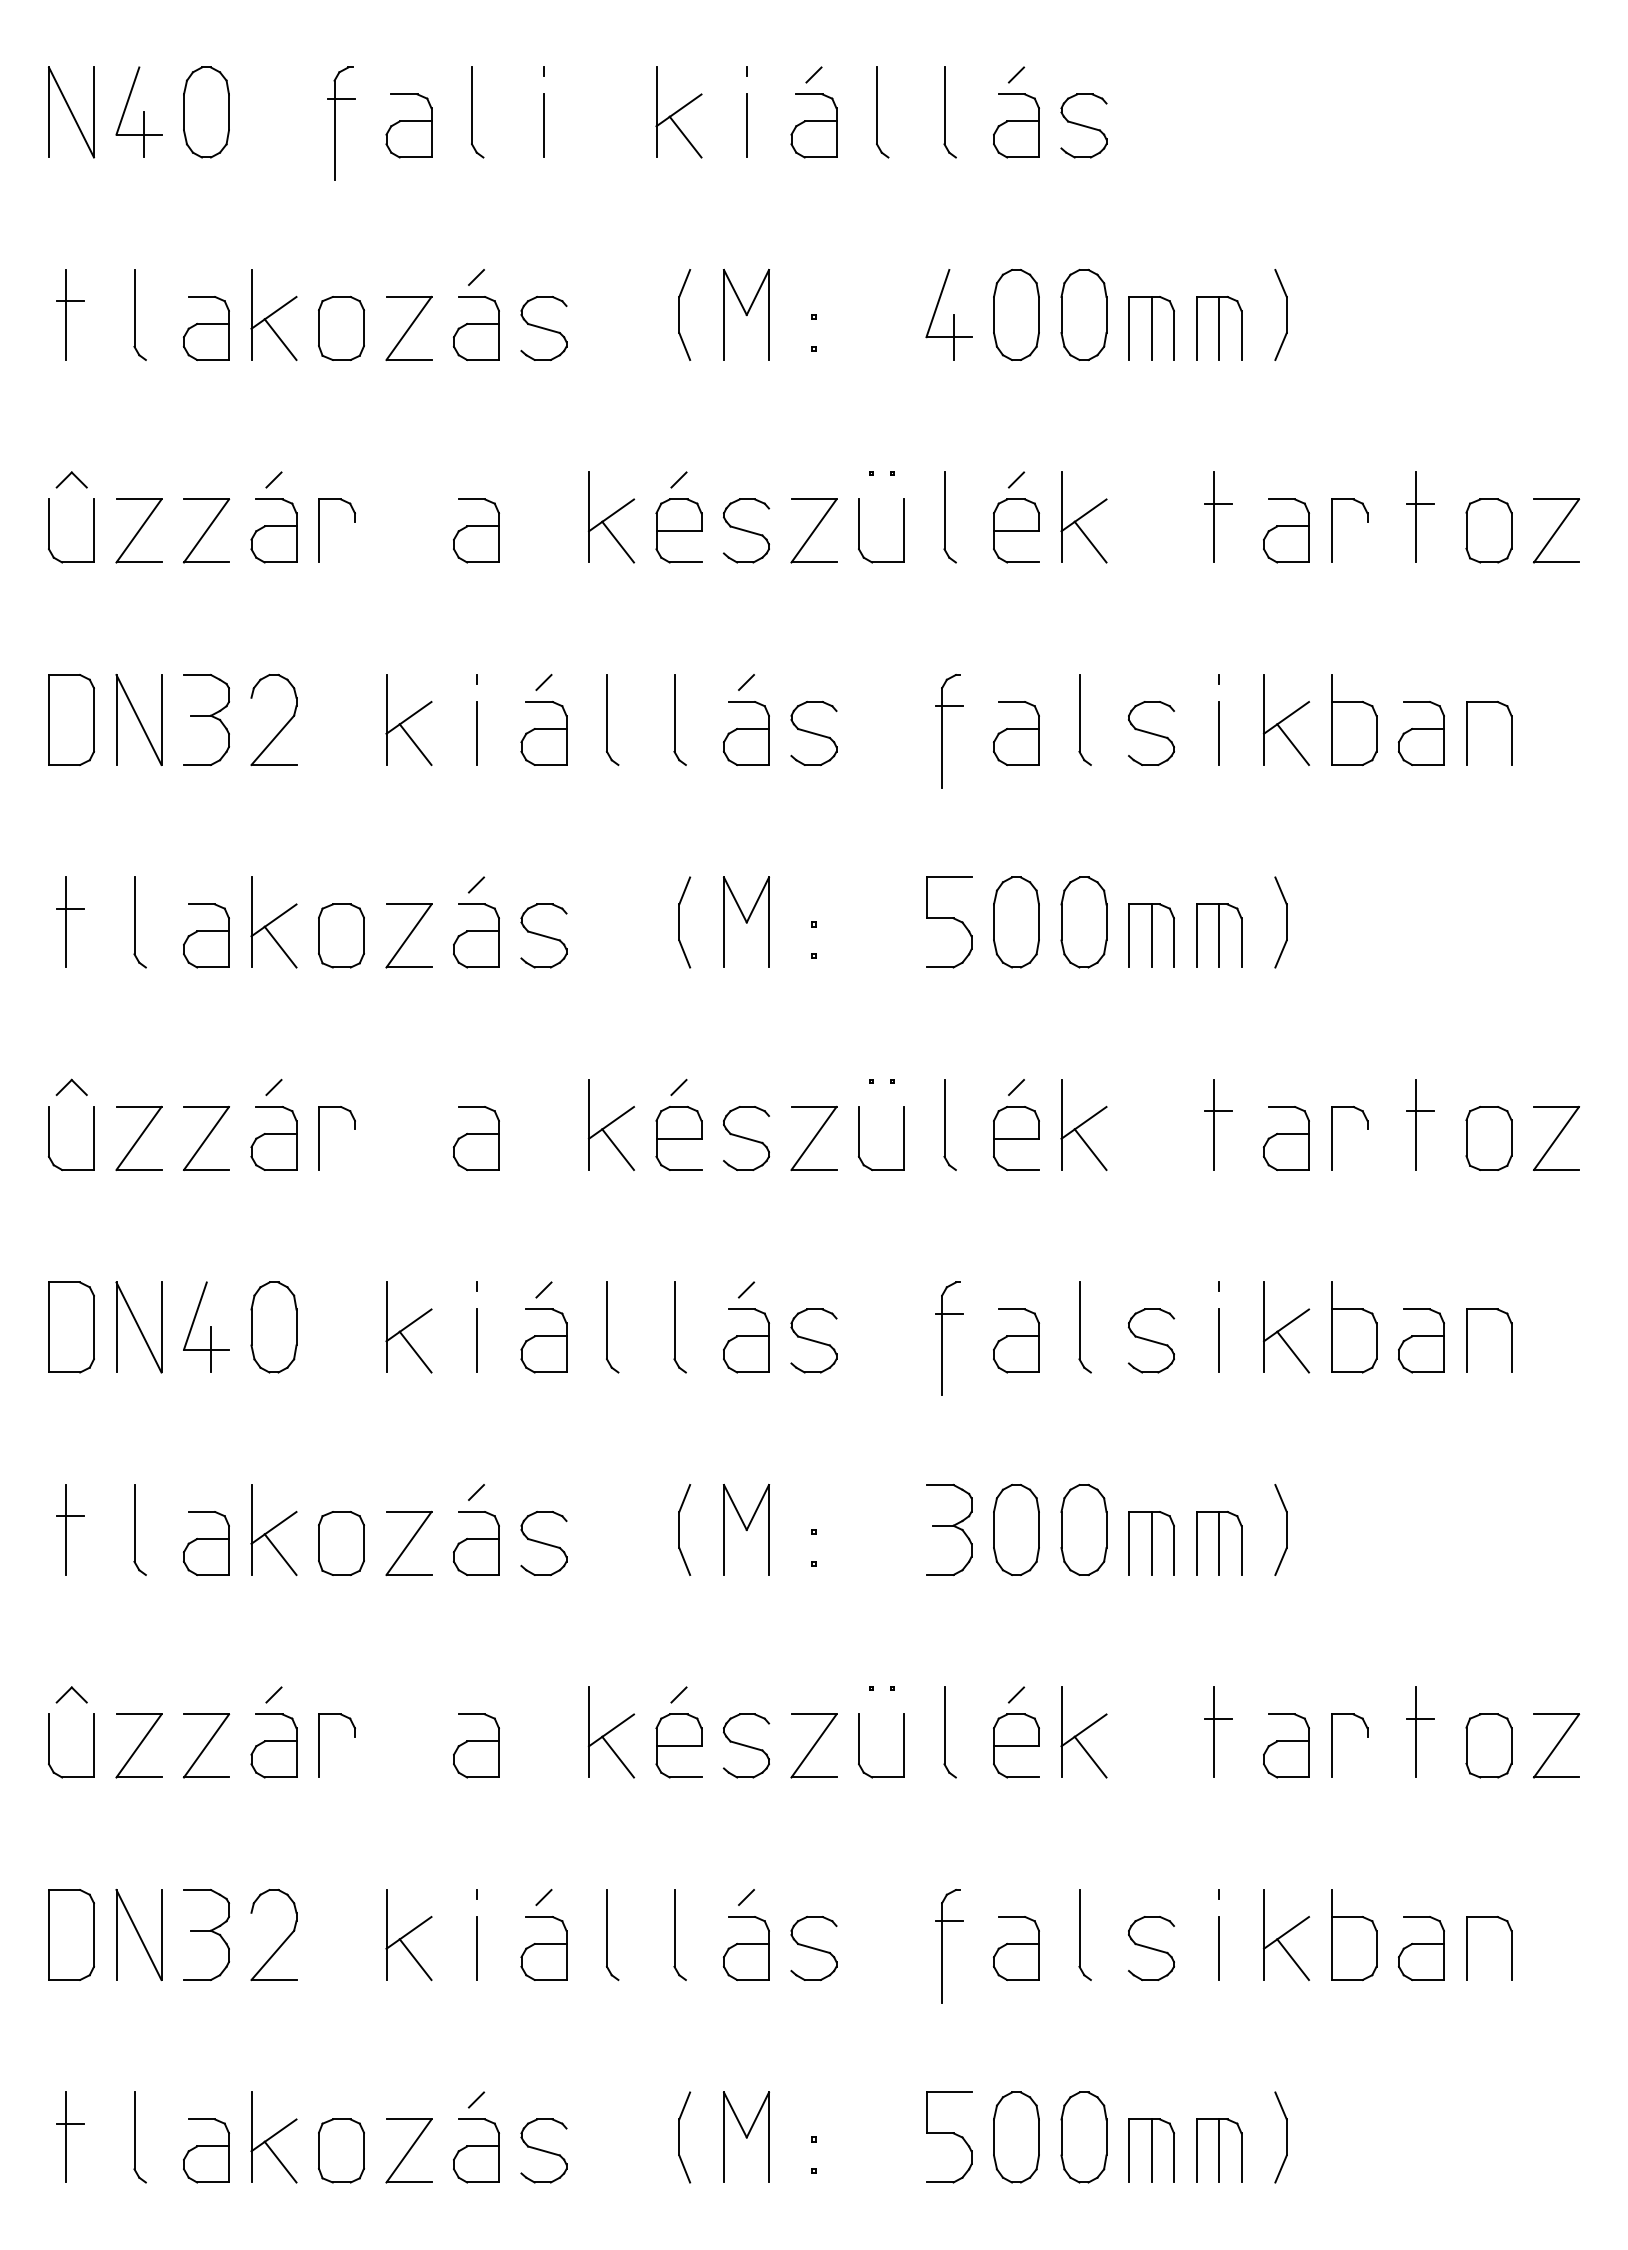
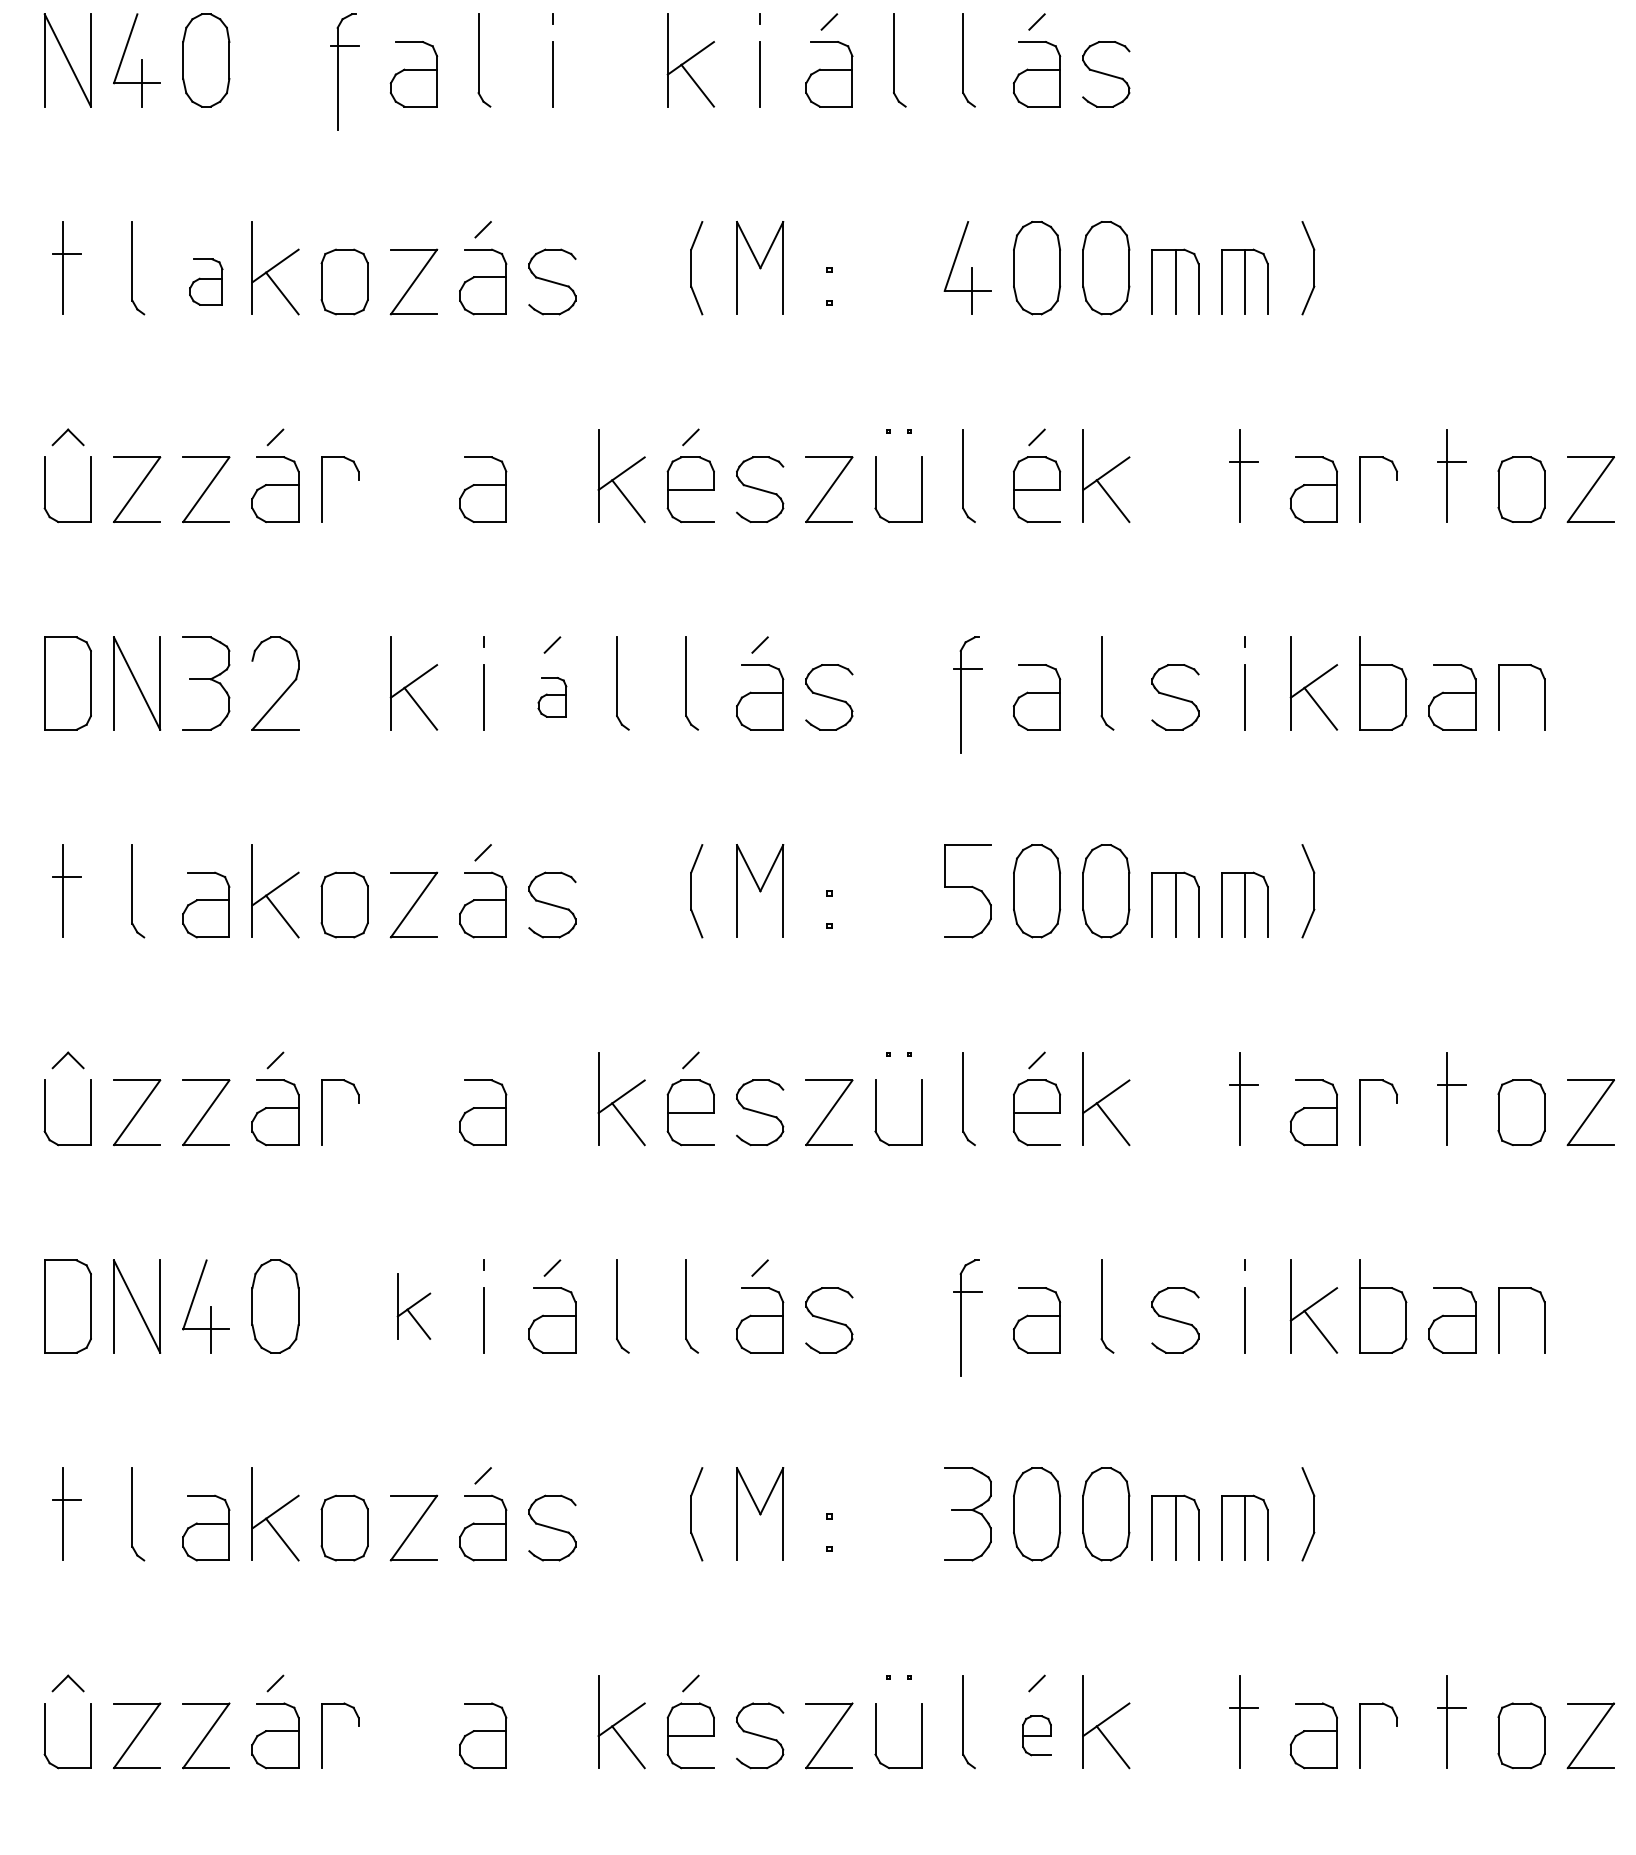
part: (206, 328) -> (206, 282), size x0.7
part: (543, 733) -> (551, 697), size x0.6
part: (408, 1327) -> (413, 1306), size x0.7
part: (1016, 1745) -> (1037, 1735), size x0.6

